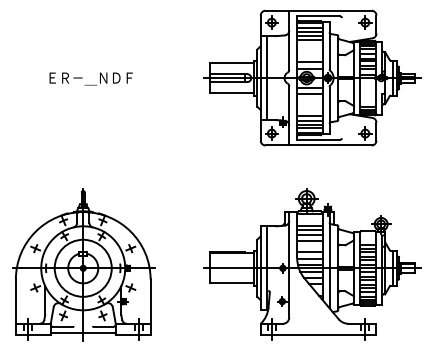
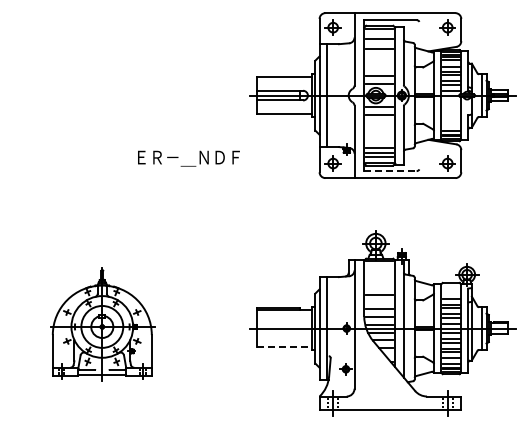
line: (309, 28) -> (379, 34), removed
line: (309, 35) -> (379, 43), removed
text: (90, 78) -> (188, 158), moved
line: (309, 116) -> (379, 142), removed
line: (318, 140) -> (390, 171), solid -> dashed
line: (309, 225) -> (379, 276), removed
line: (309, 230) -> (379, 282), removed
line: (309, 235) -> (379, 288), removed
part: (83, 264) -> (102, 324), size x0.6
line: (232, 283) -> (285, 347), solid -> dashed

